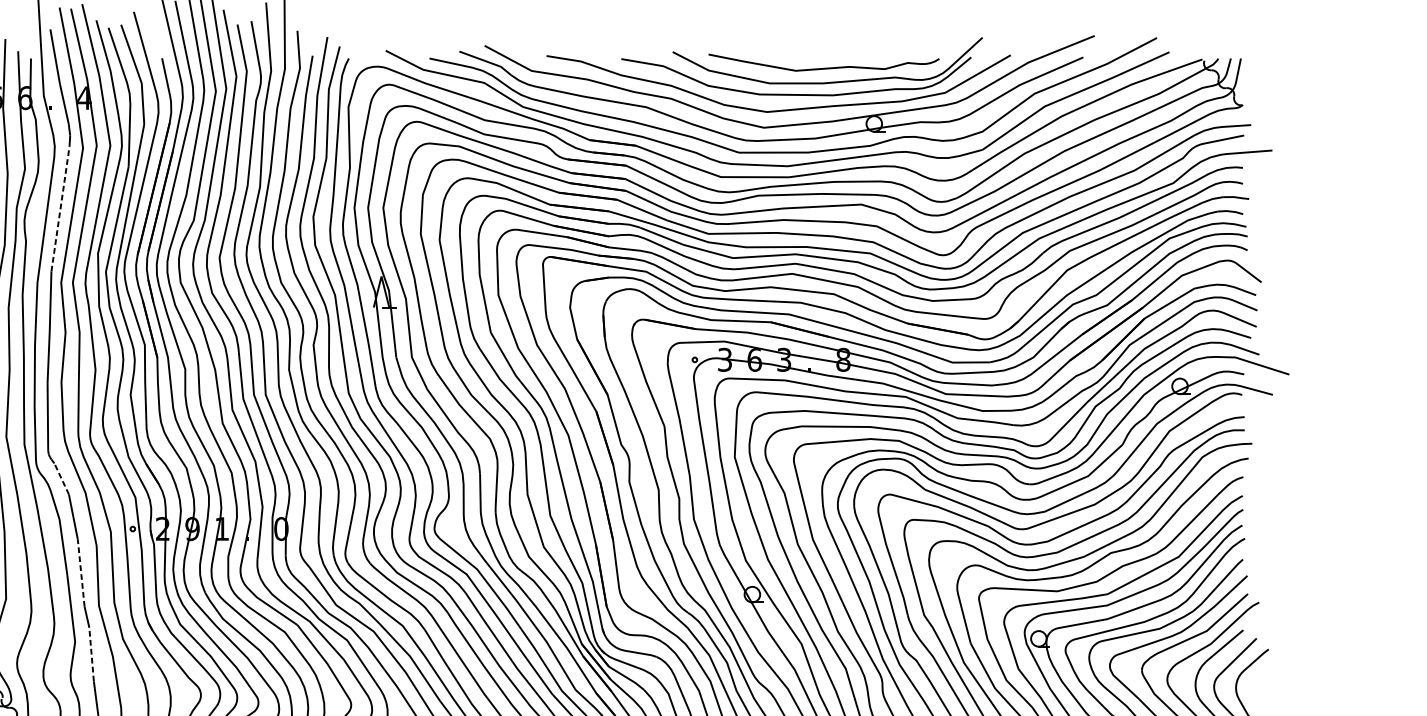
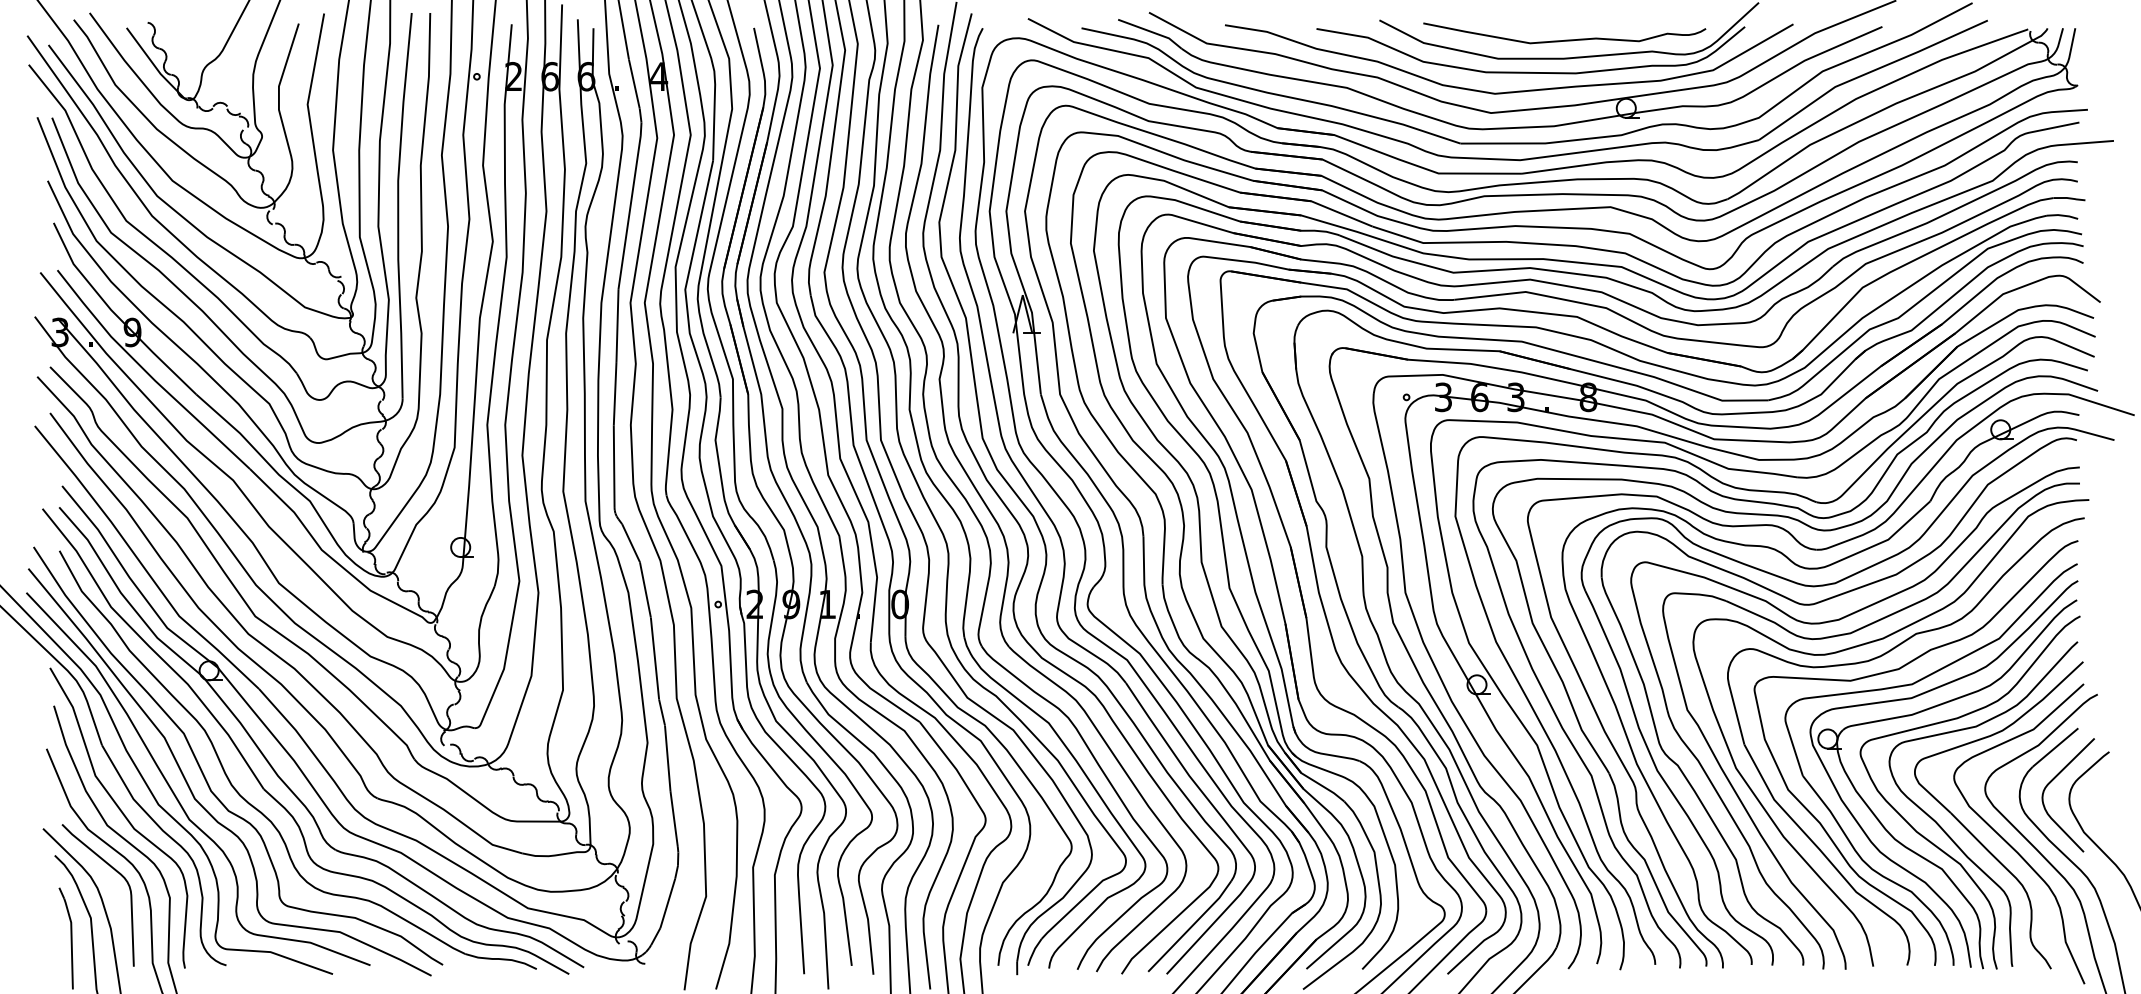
line: (60, 208) -> (629, 212), dashed -> solid
line: (61, 478) -> (630, 542), dashed -> solid
line: (80, 573) -> (654, 658), dashed -> solid
line: (91, 654) -> (667, 758), dashed -> solid

